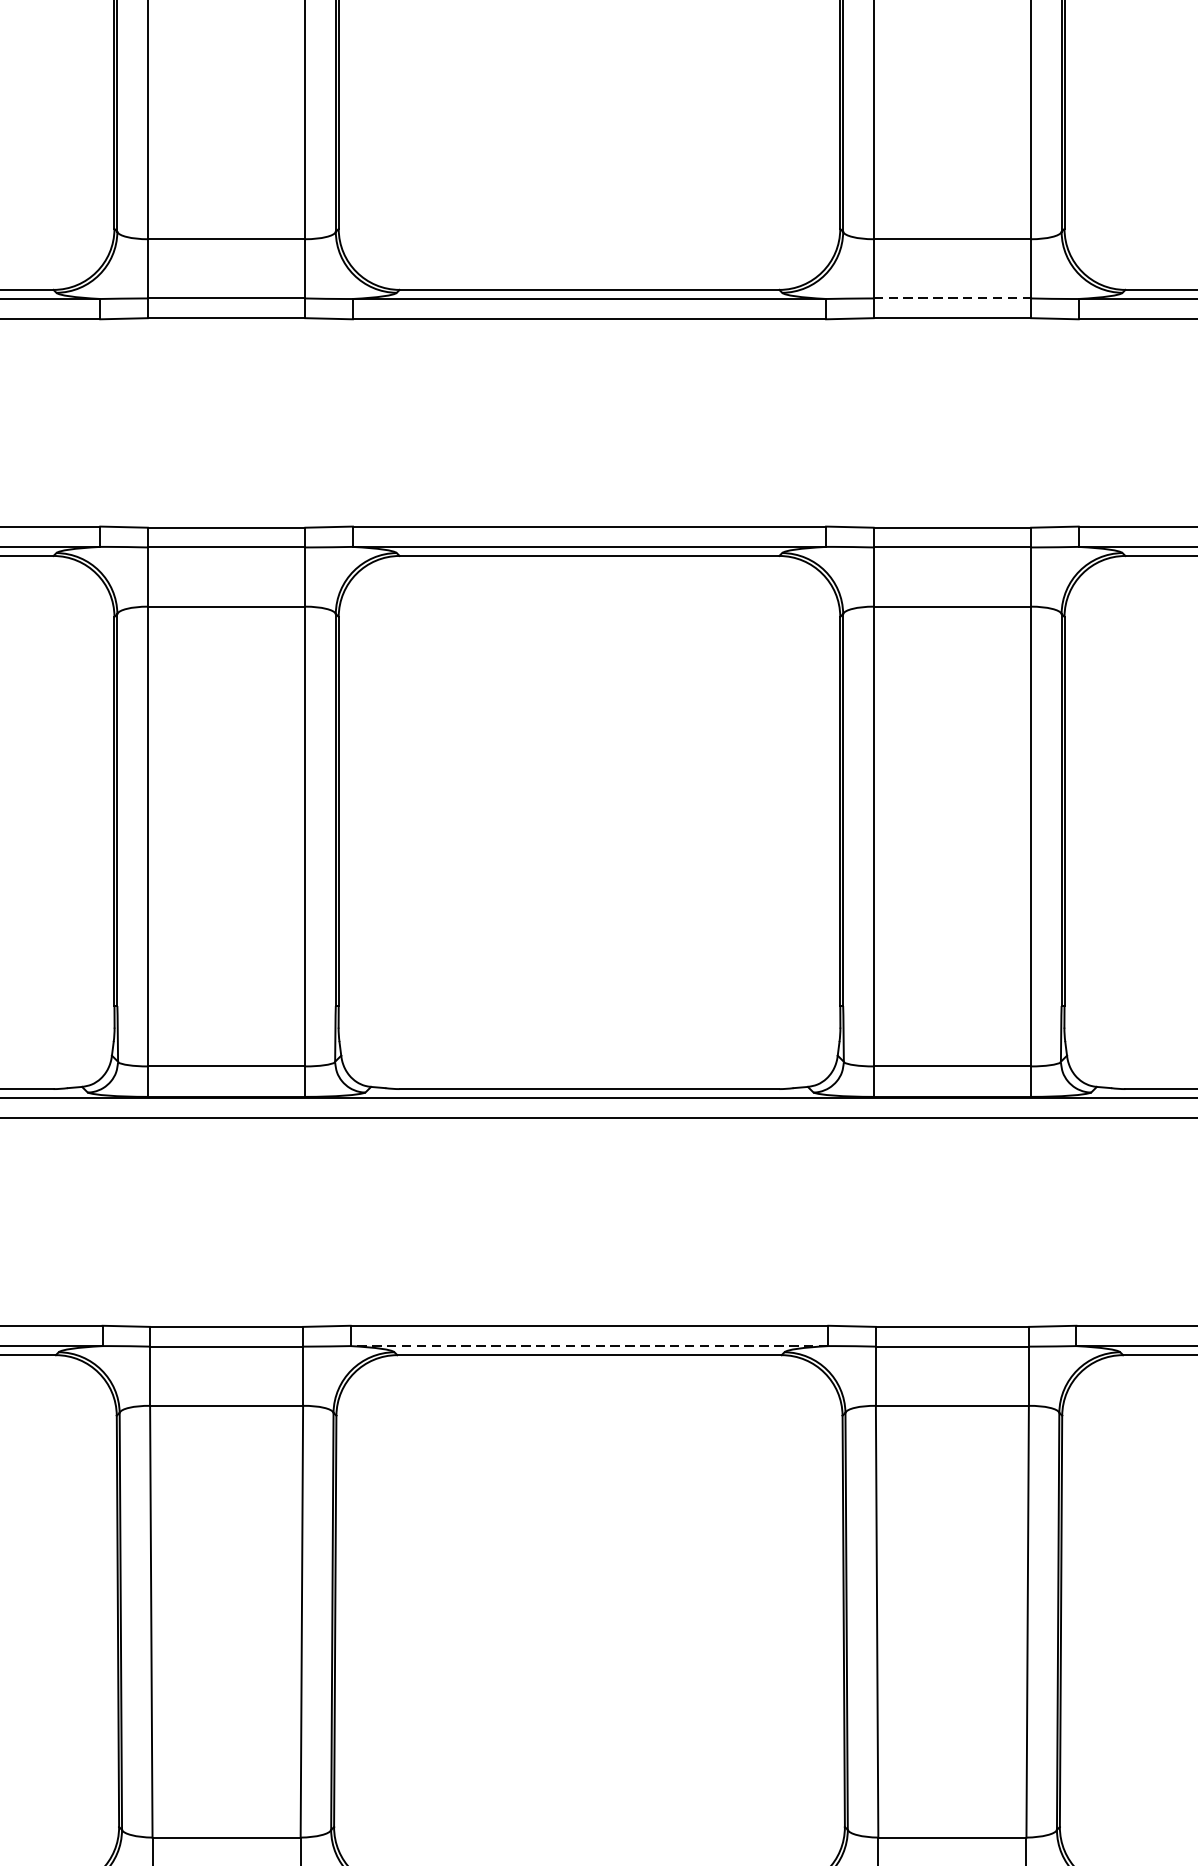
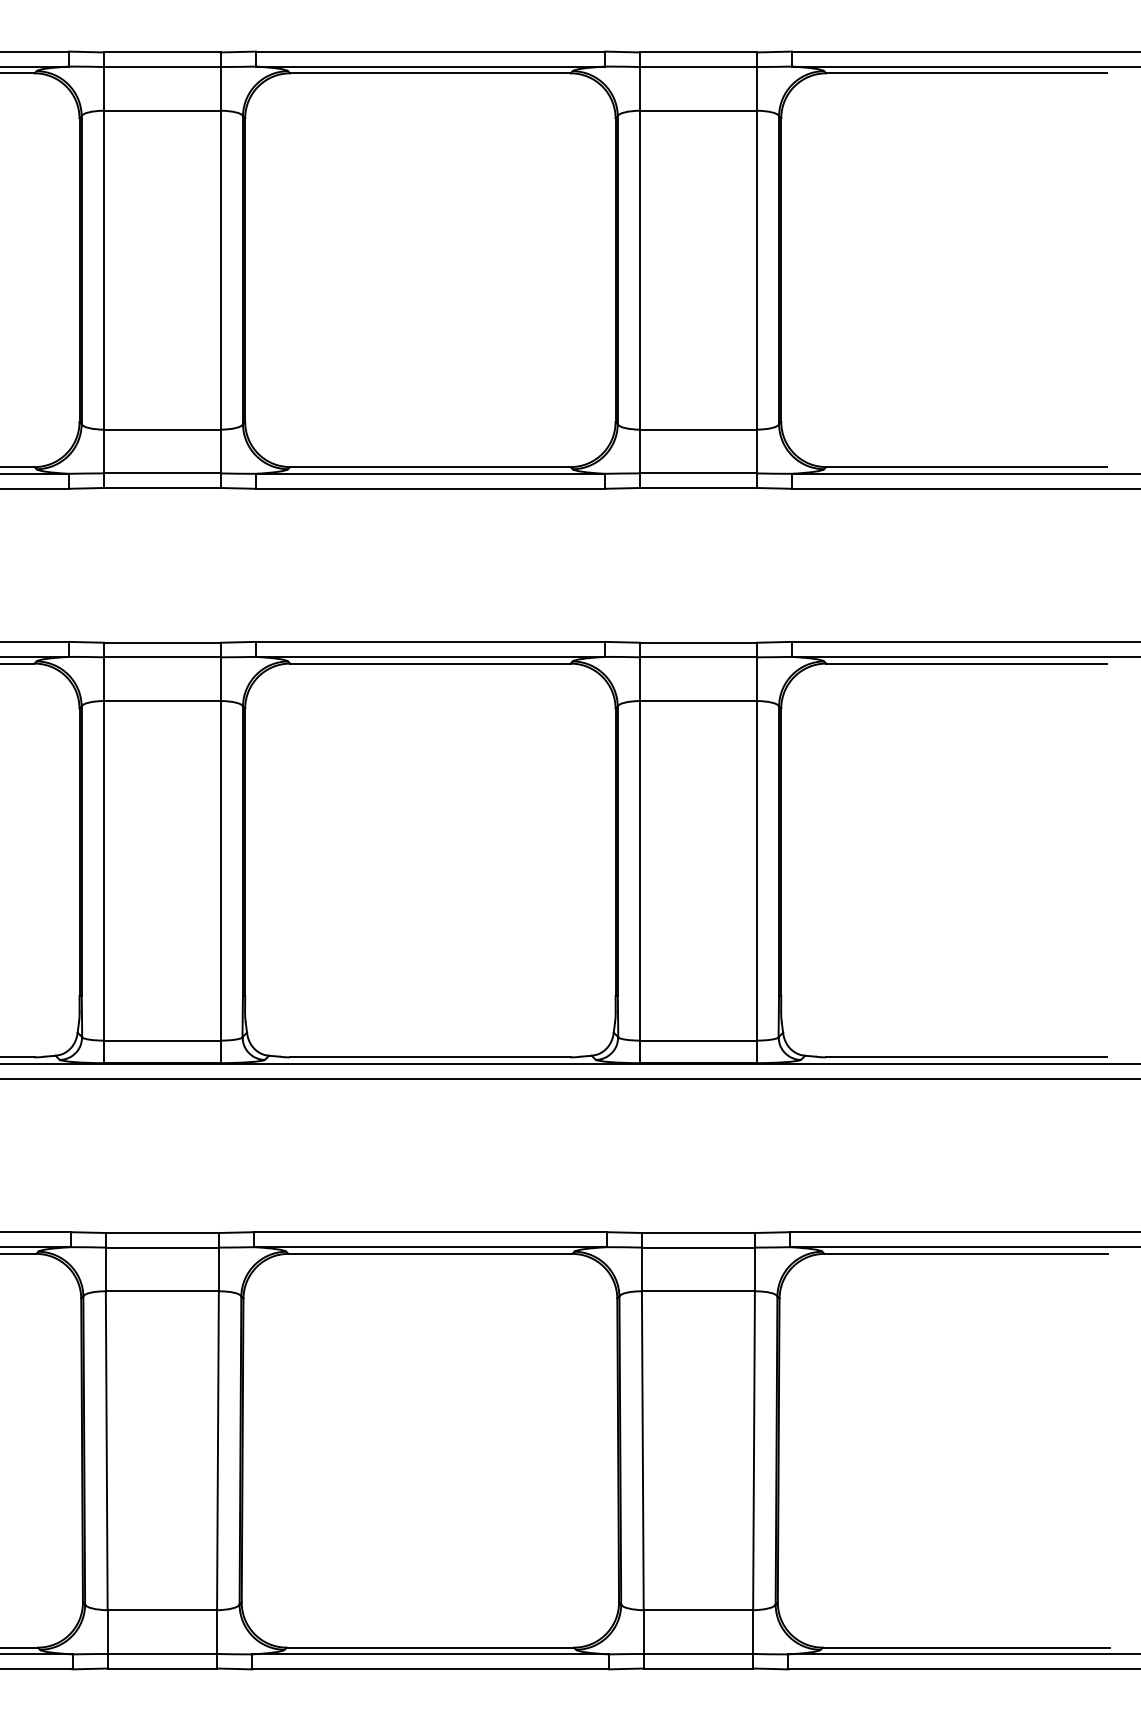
line: (952, 298) -> (698, 473), dashed -> solid
line: (588, 1346) -> (429, 1247), dashed -> solid

